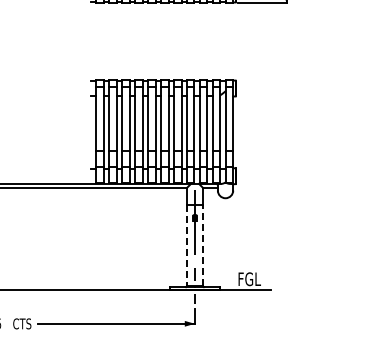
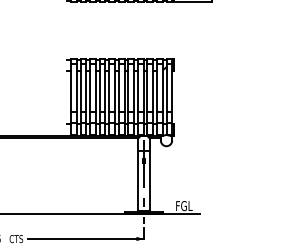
line: (202, 245) -> (149, 181), dashed -> solid
line: (187, 246) -> (138, 181), dashed -> solid

